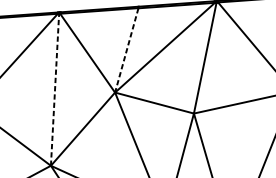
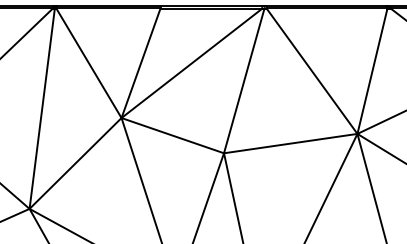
line: (126, 50) -> (140, 63), dashed -> solid
line: (55, 89) -> (42, 108), dashed -> solid

